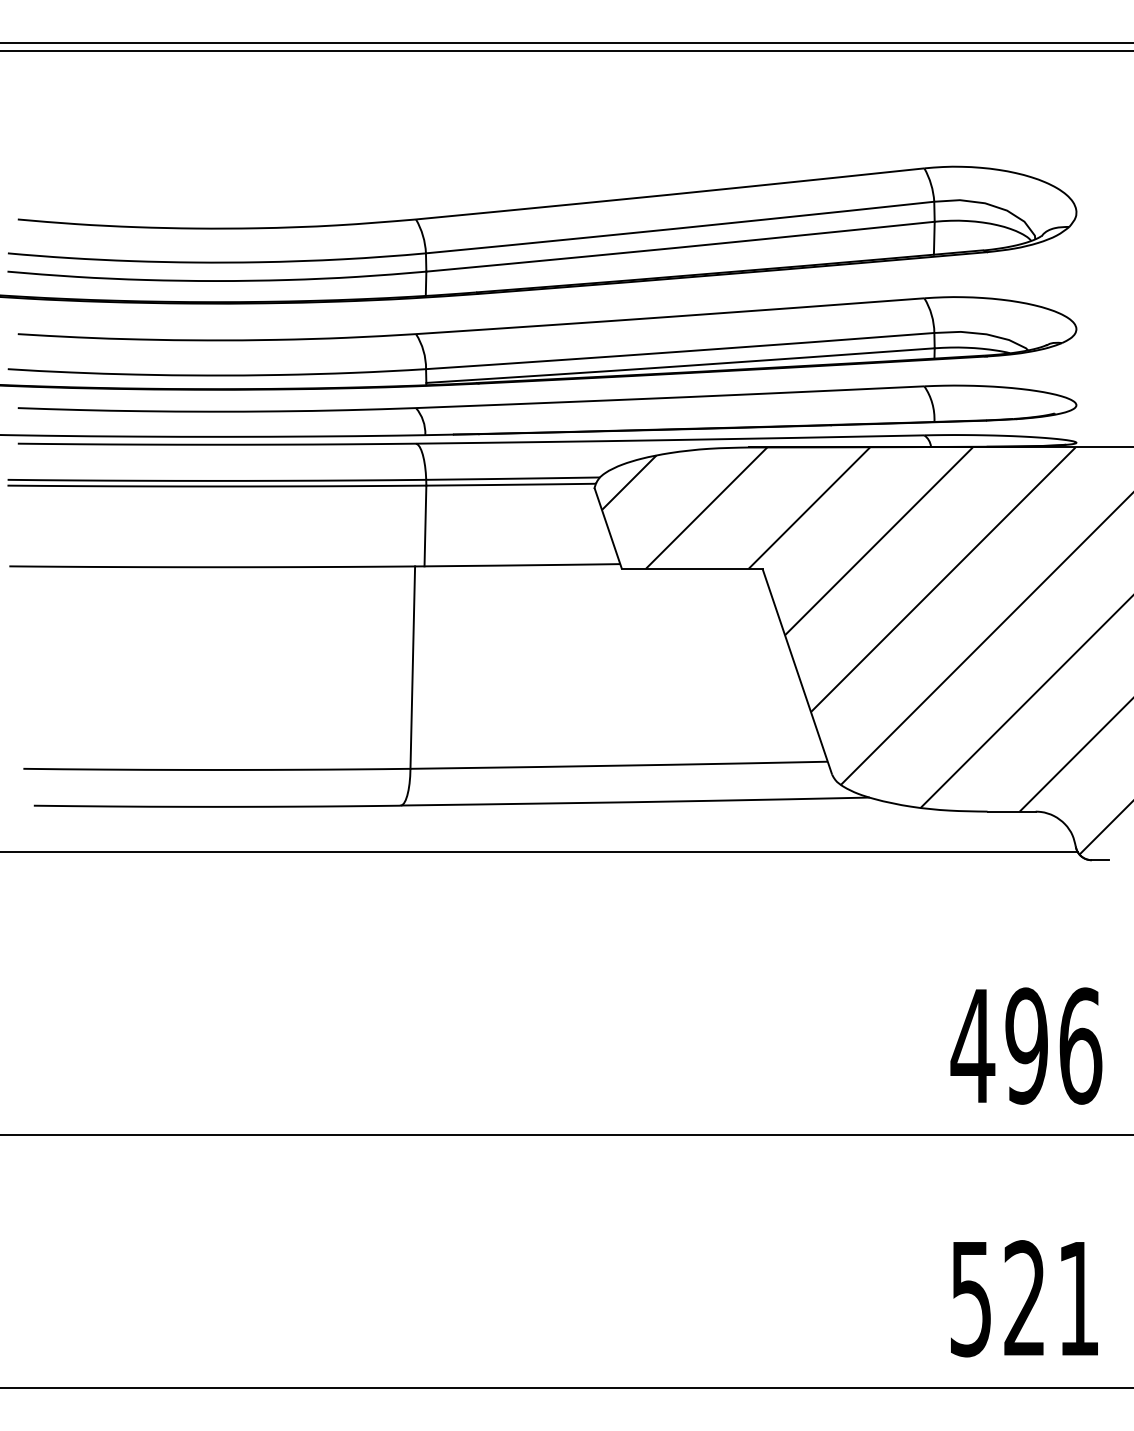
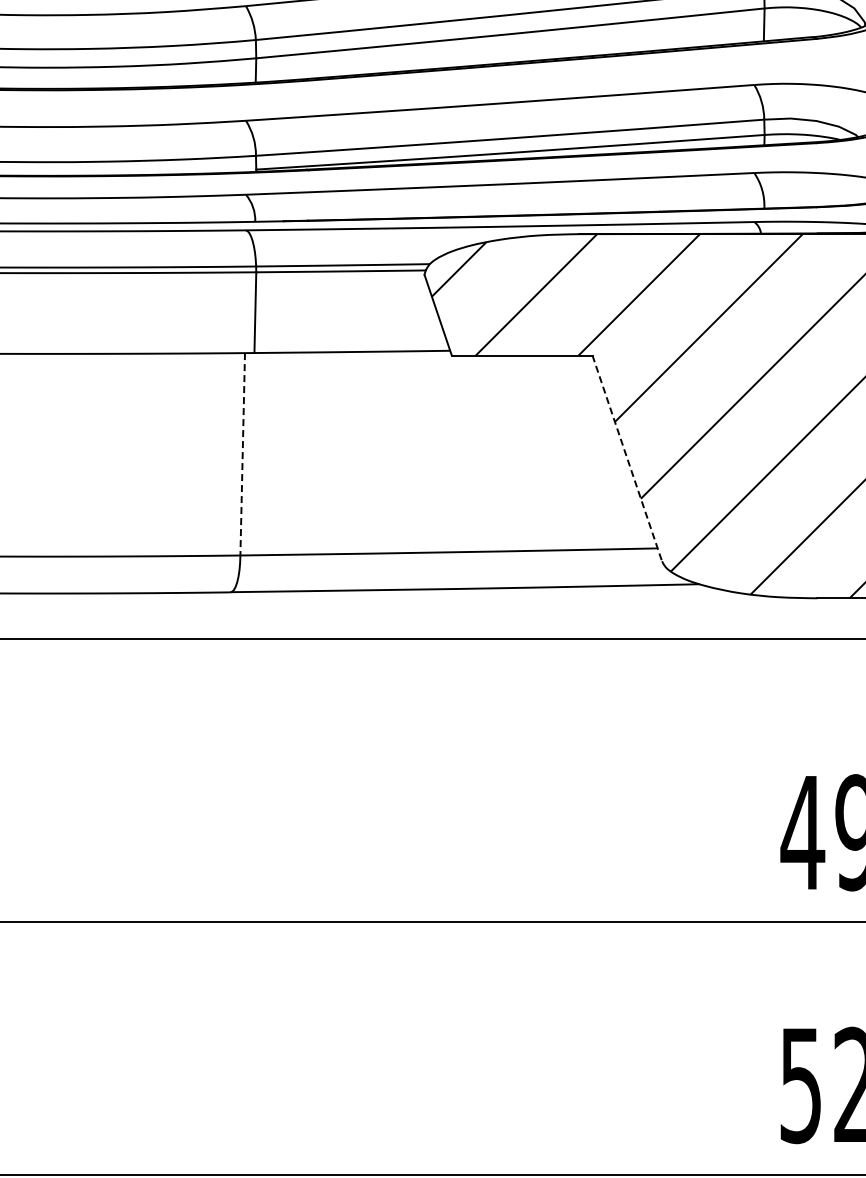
line: (412, 668) -> (242, 455), solid -> dashed
line: (797, 671) -> (627, 458), solid -> dashed

